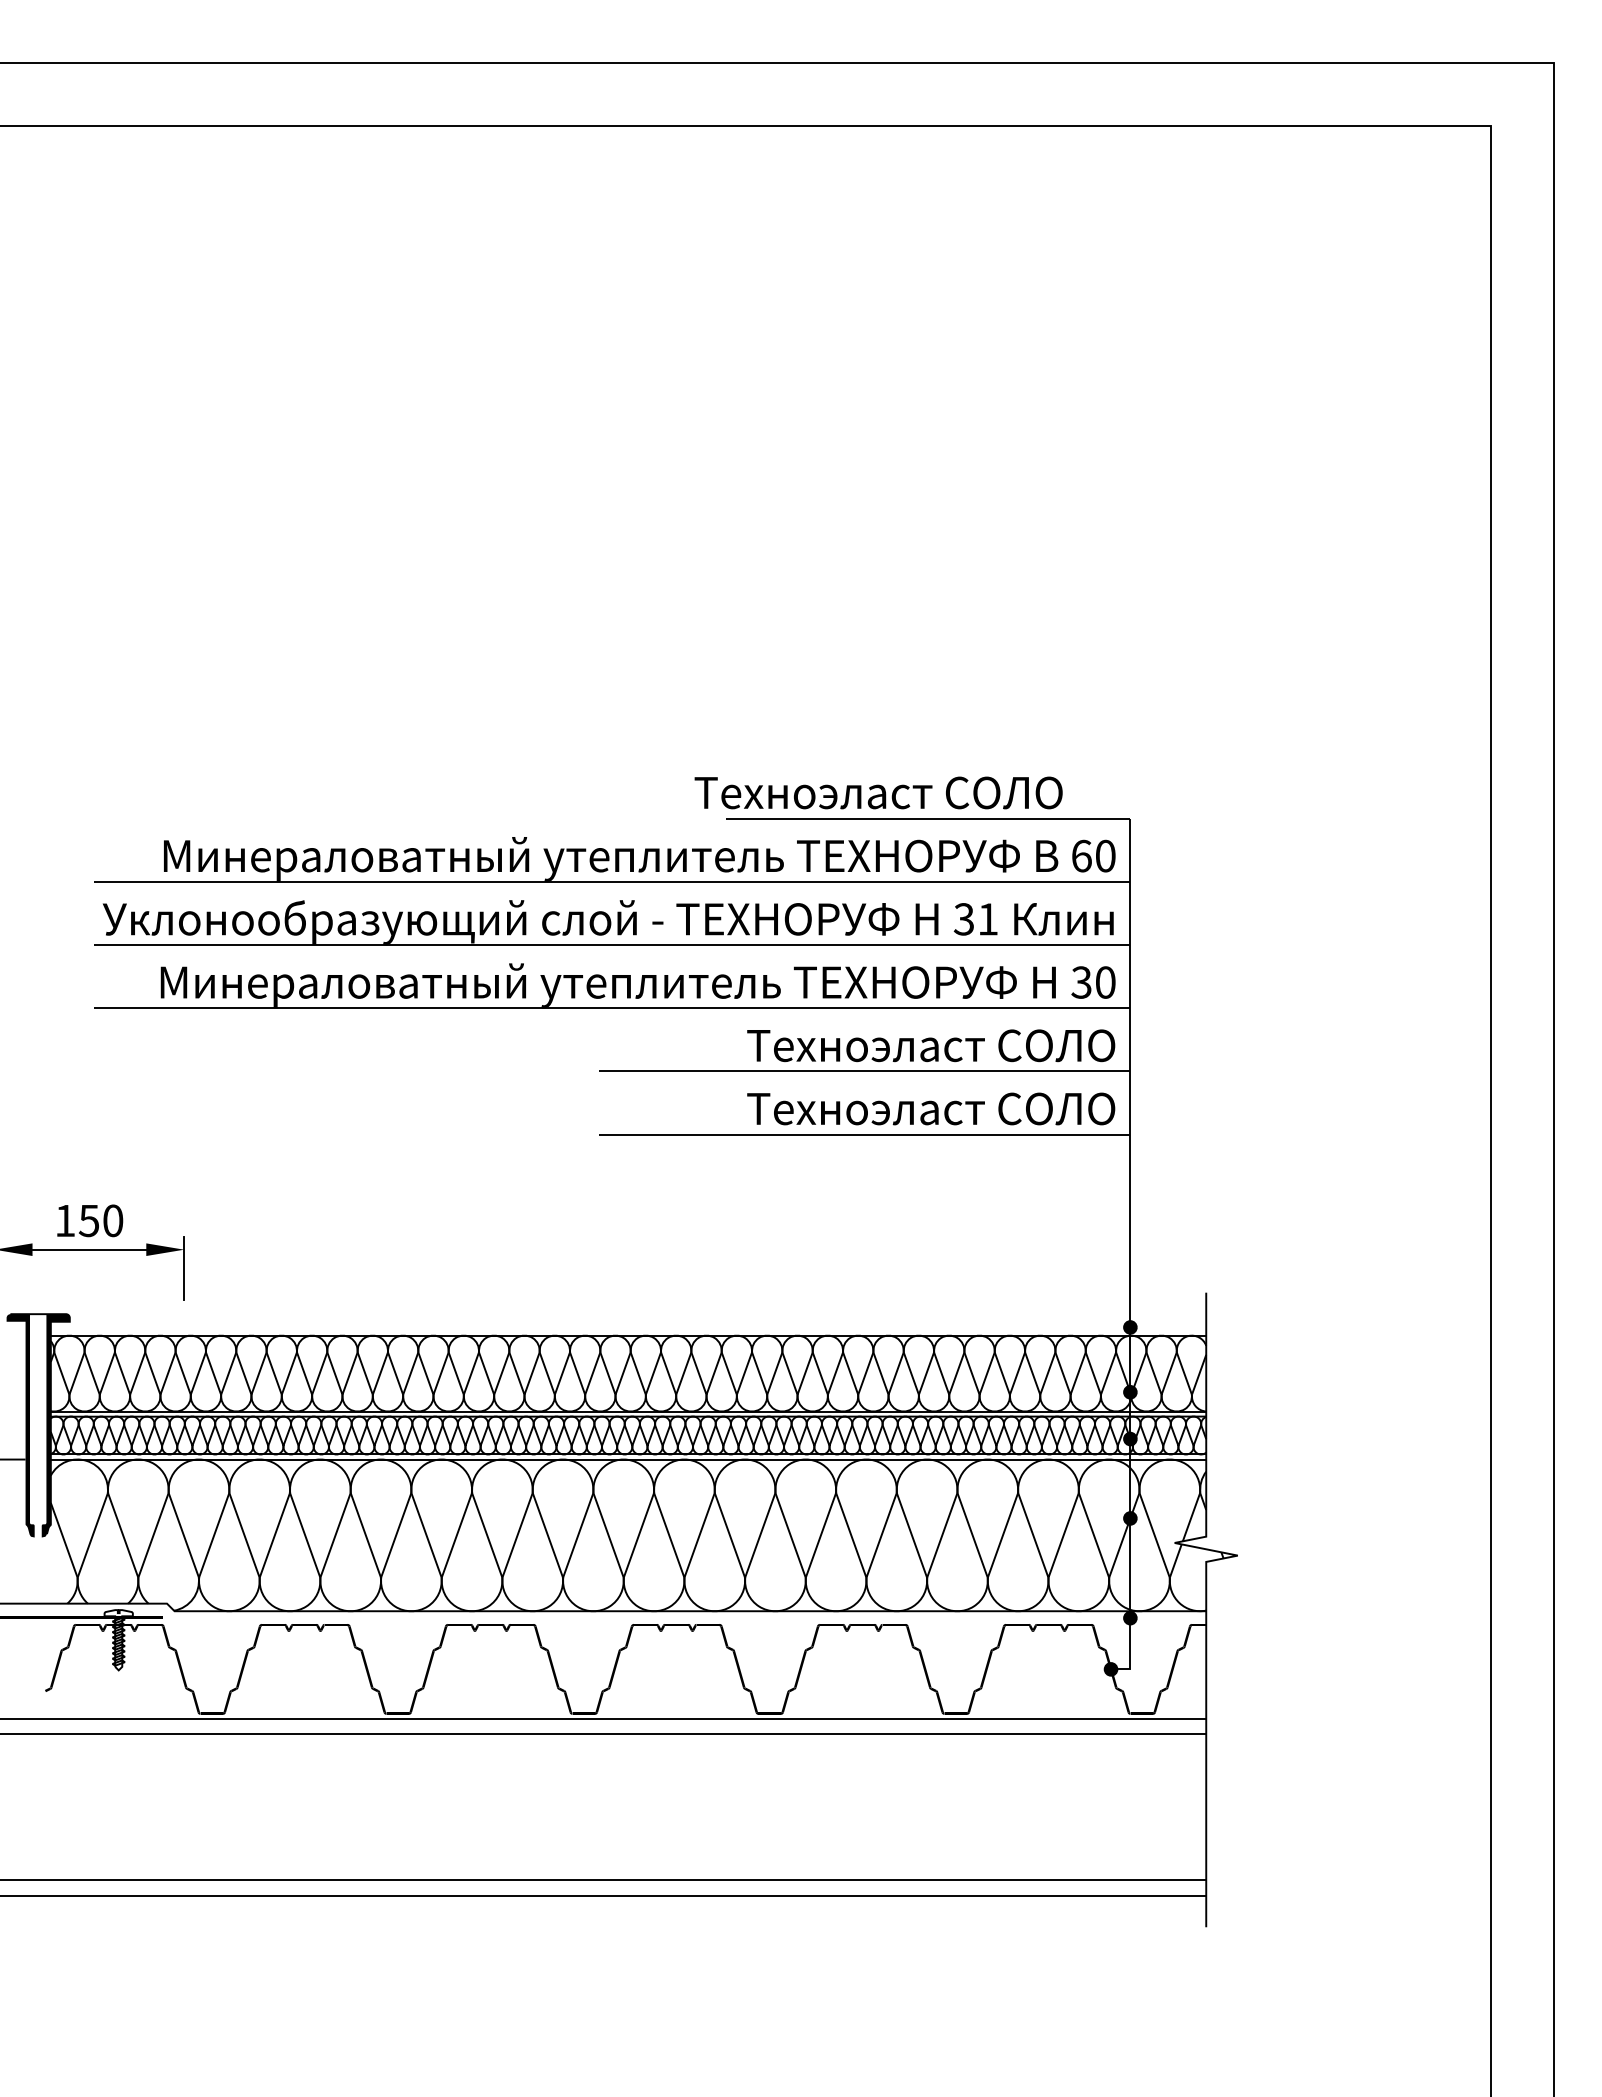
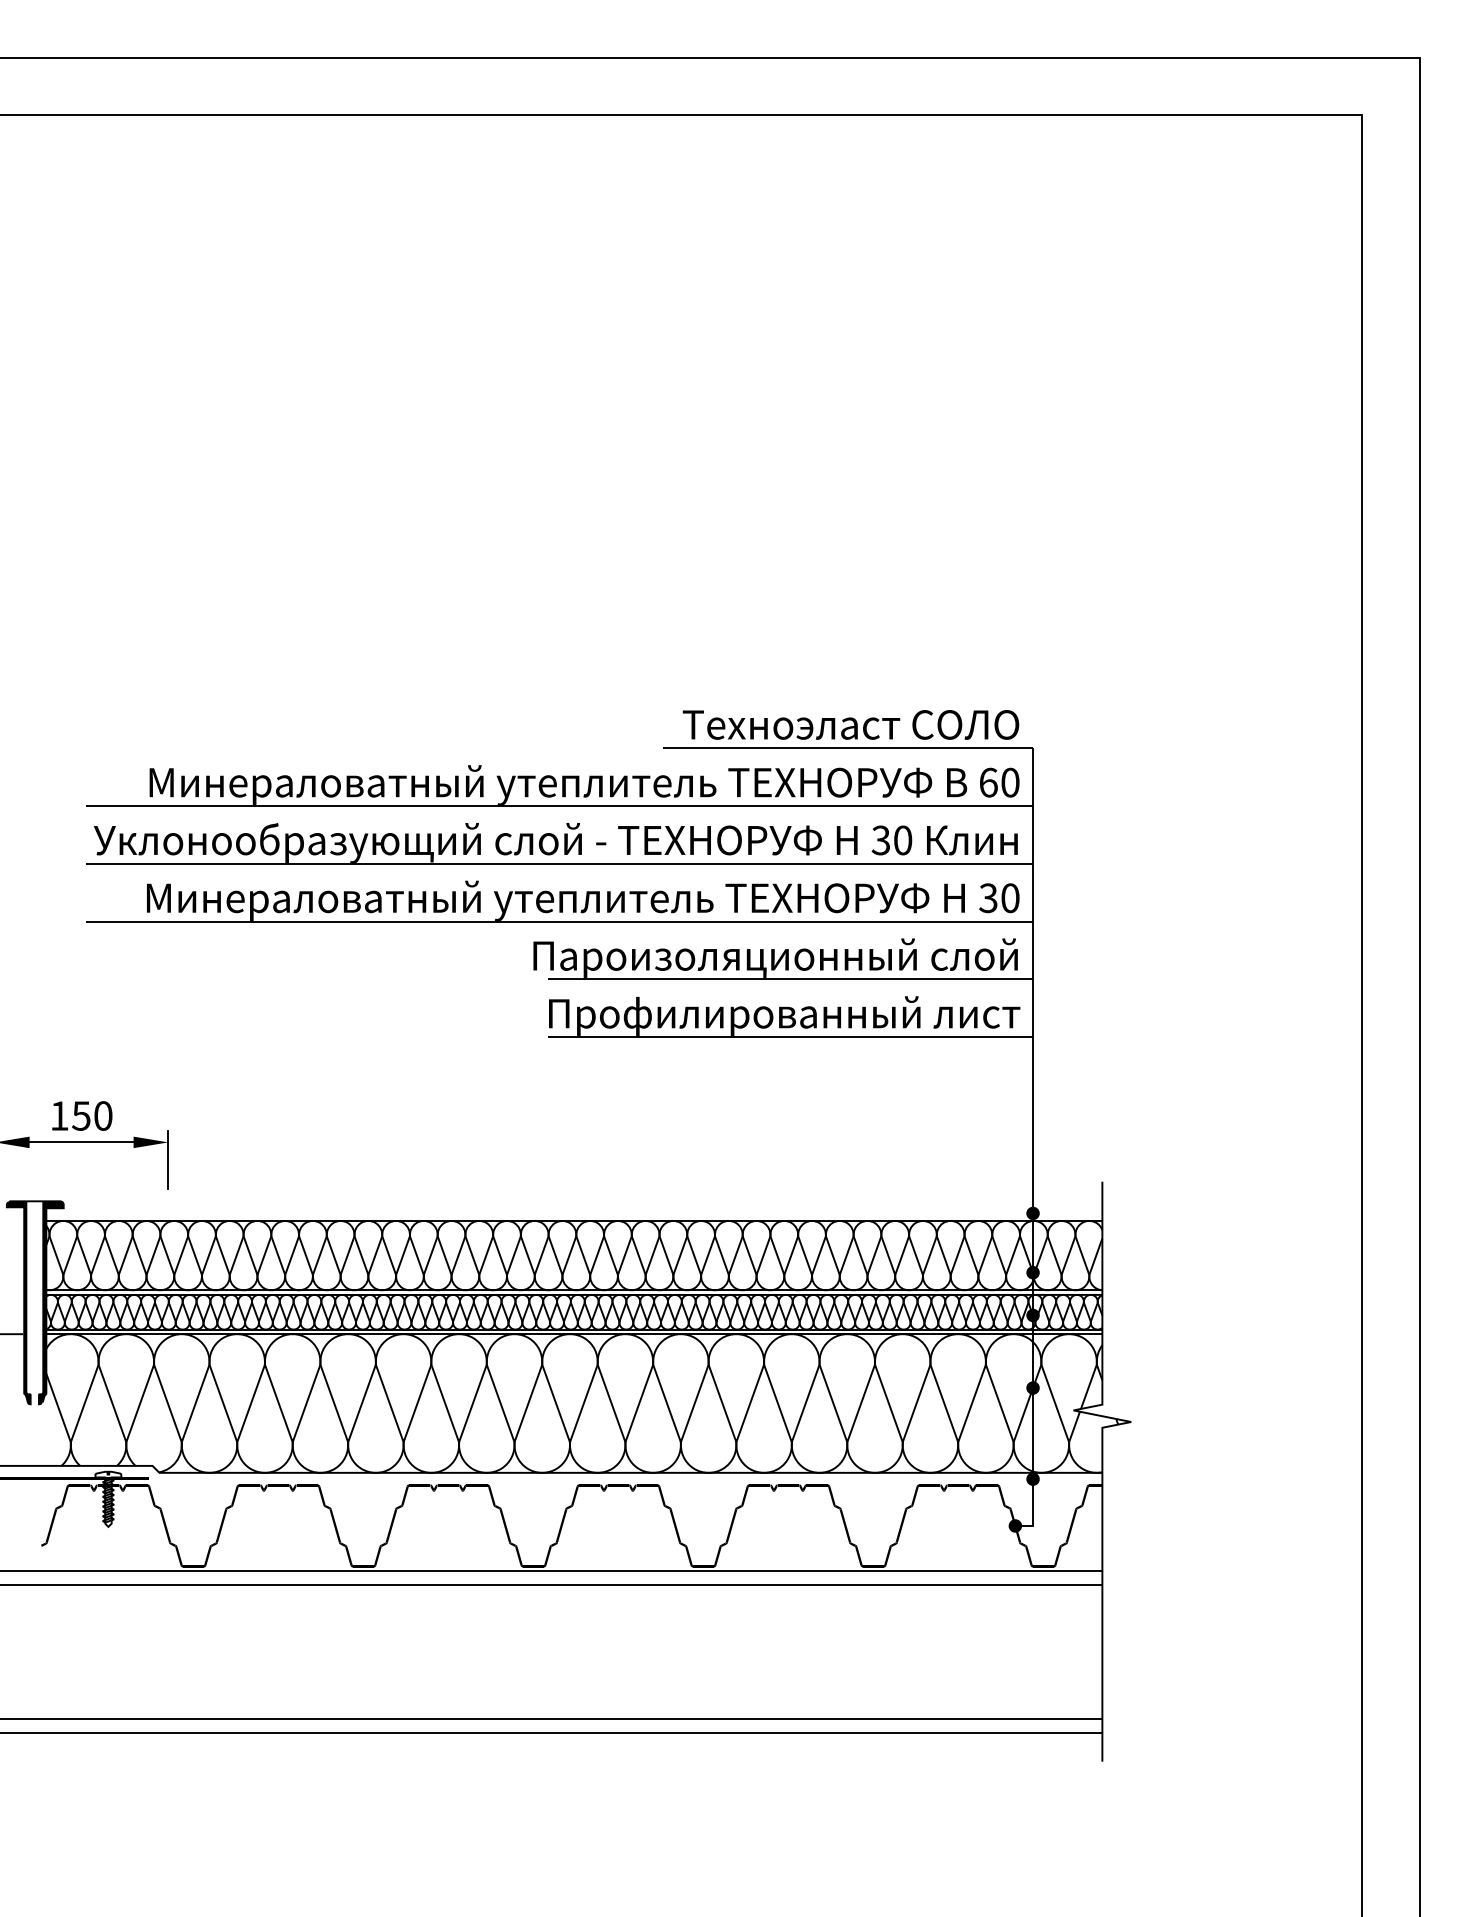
text: (878, 792) -> (850, 724), moved
text: (988, 919) -> (903, 840), 31 -> 30
text: (849, 1047) -> (776, 957), Техноэласт СОЛО -> Пароизоляционный слой
text: (858, 1110) -> (784, 1015), Техноэласт СОЛО -> Профилированный лист

